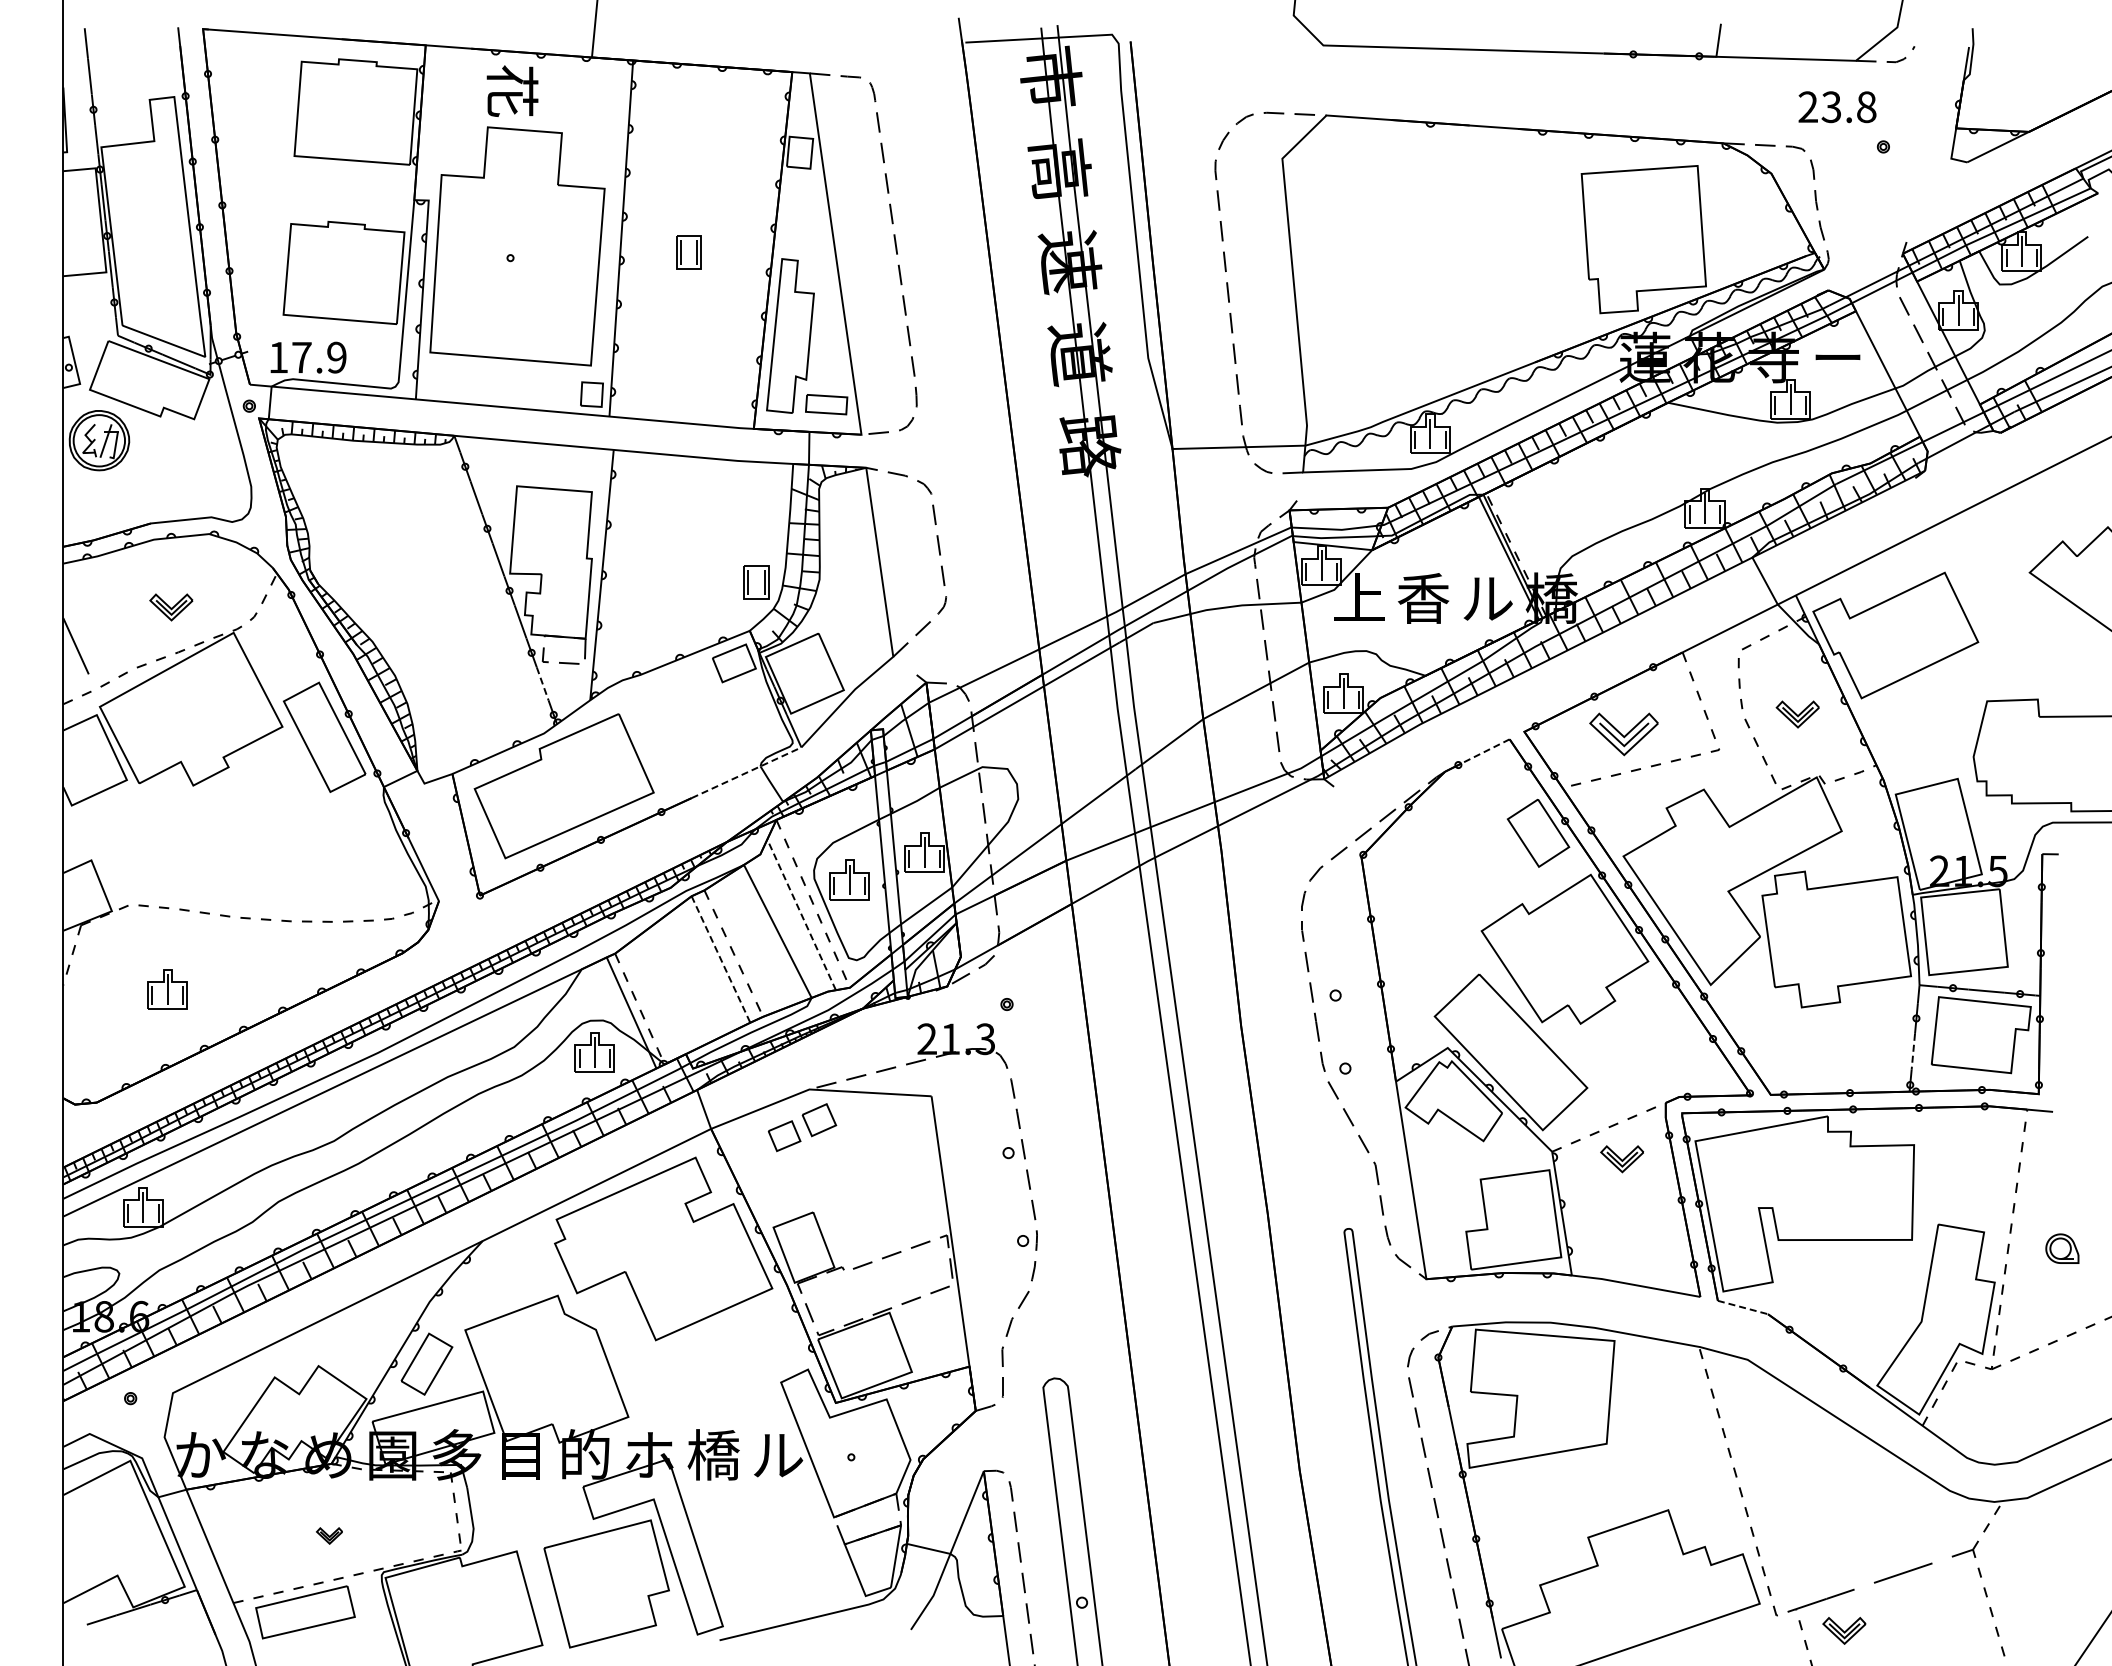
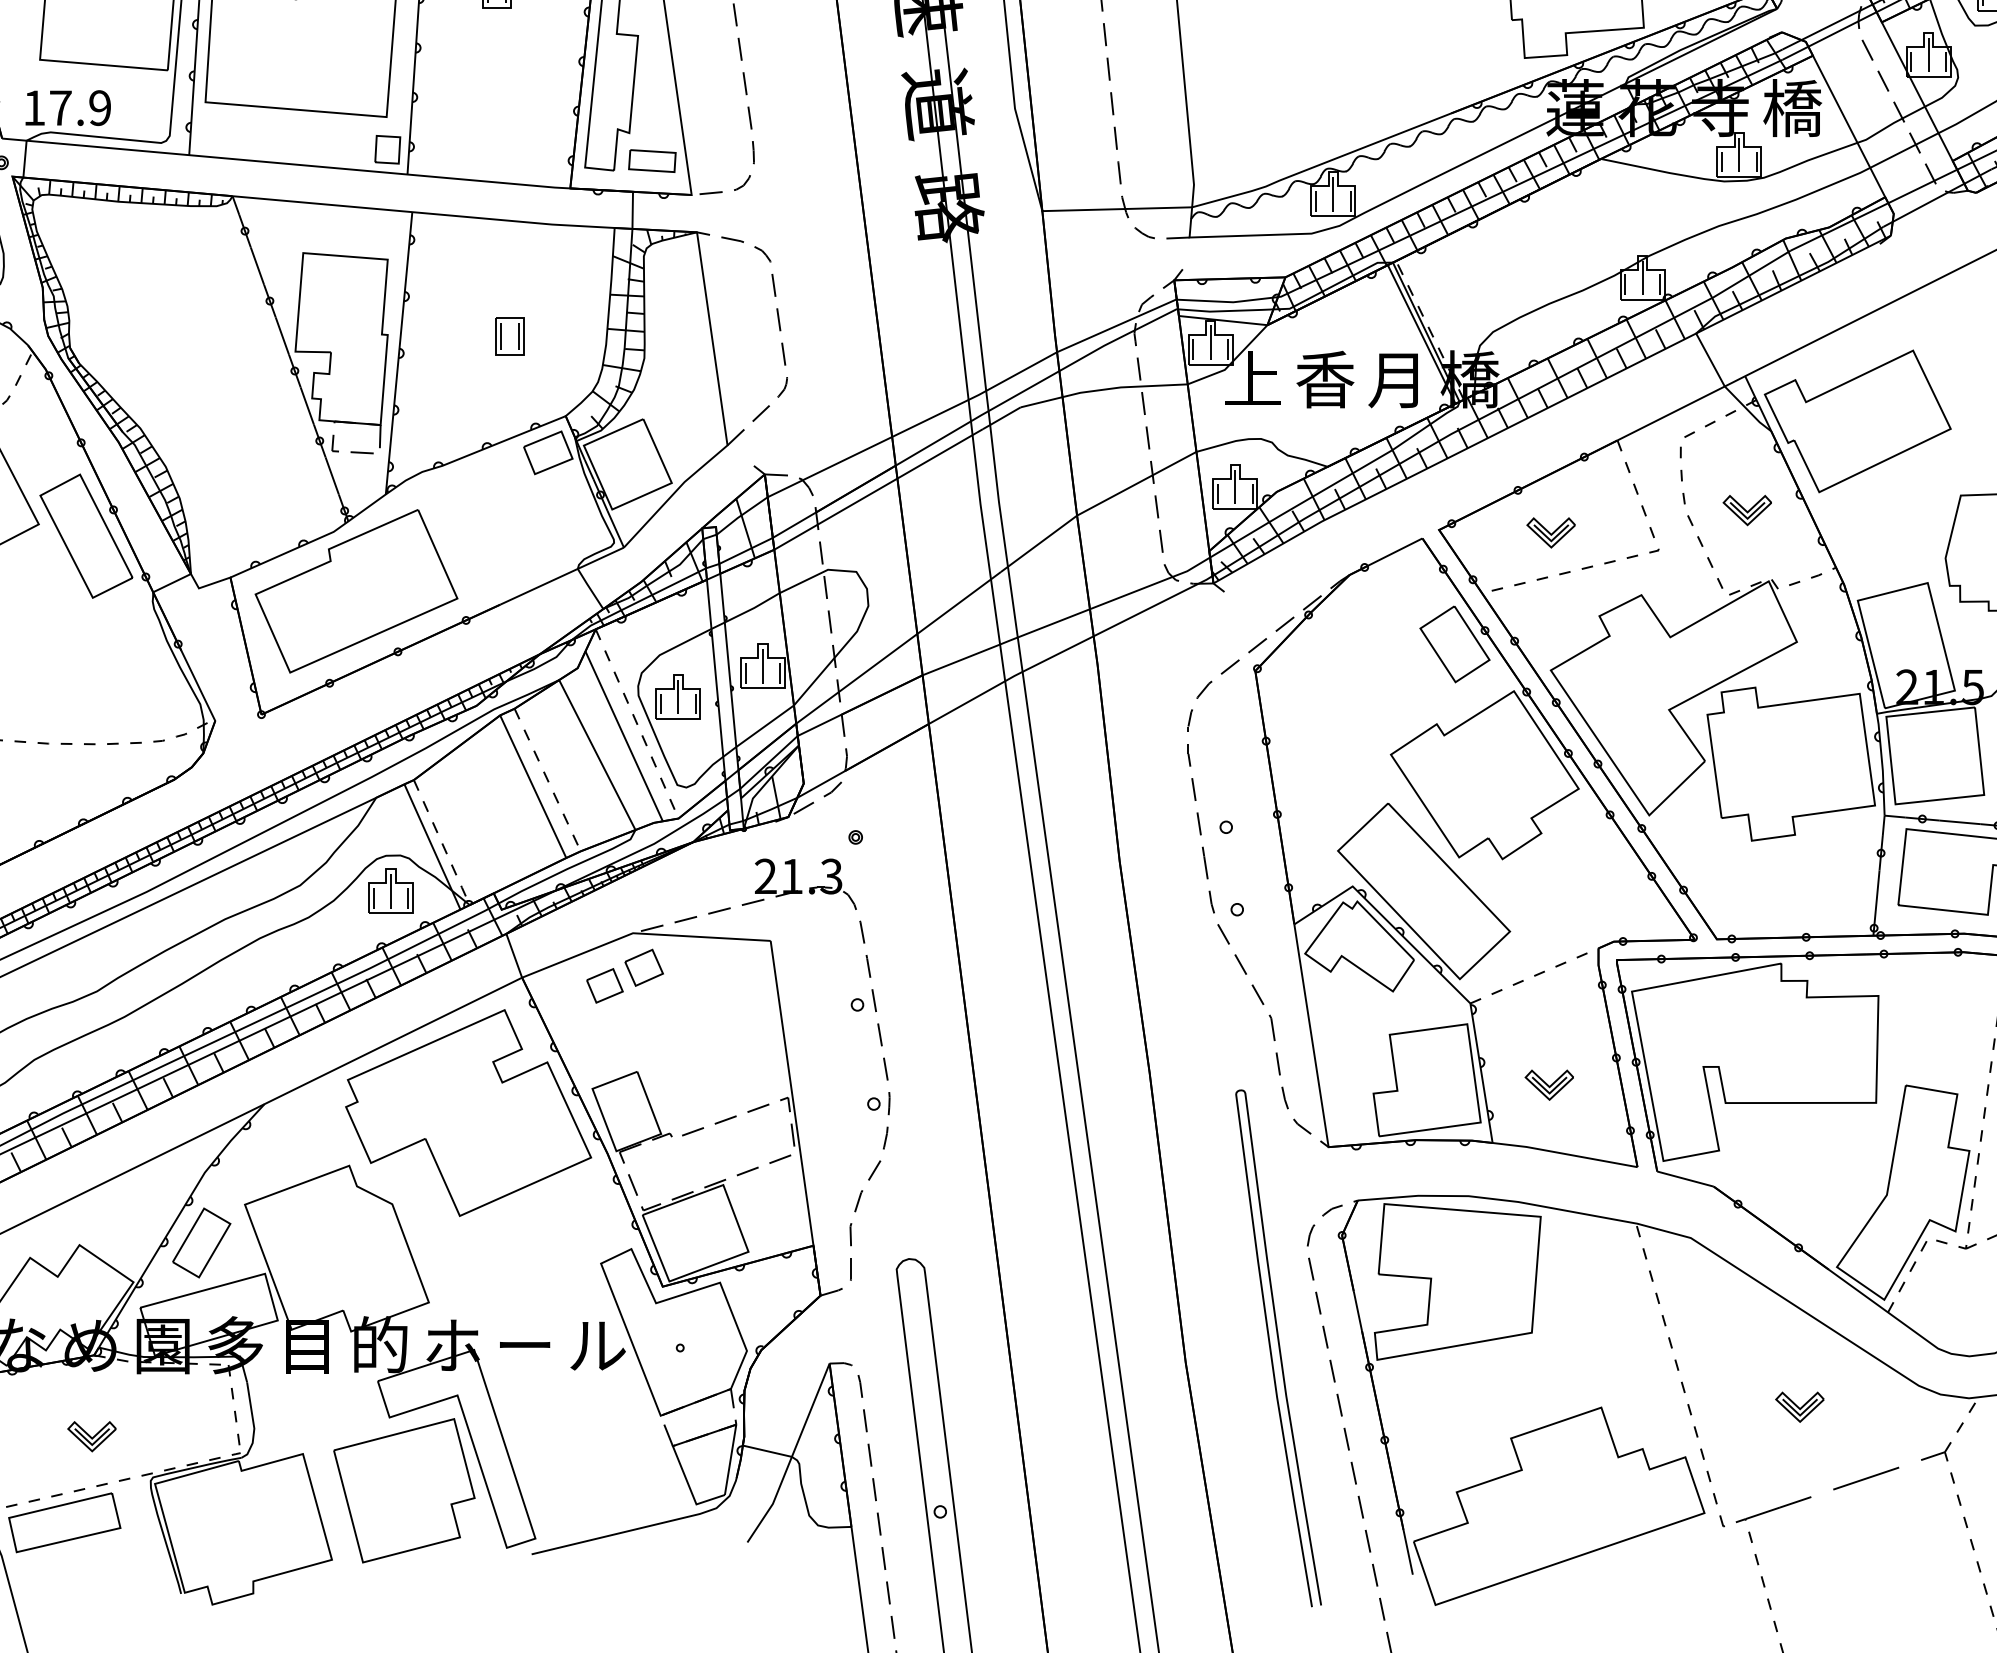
text: (1838, 357) -> (1793, 107), ー -> 橋
part: (756, 582) -> (510, 336), moved
text: (1486, 599) -> (1396, 380), ル -> 月
line: (542, 684) -> (332, 476), dashed -> solid
part: (1623, 734) -> (1550, 533), size x0.62
line: (1485, 751) -> (1395, 552), dashed -> solid
line: (747, 772) -> (563, 575), dashed -> solid
line: (801, 914) -> (624, 735), dashed -> solid
line: (720, 959) -> (532, 786), dashed -> solid
line: (1913, 1052) -> (1877, 891), dashed -> solid
part: (1621, 1159) -> (1548, 1085), moved
line: (1742, 1307) -> (1685, 1179), dashed -> solid
text: (713, 1454) -> (524, 1344), 橋 -> ー
part: (329, 1535) -> (91, 1436), size x1.67
part: (1844, 1630) -> (1800, 1406), moved

